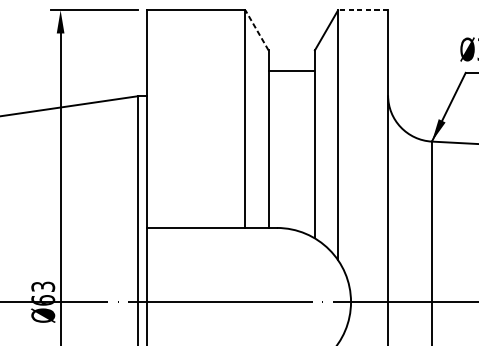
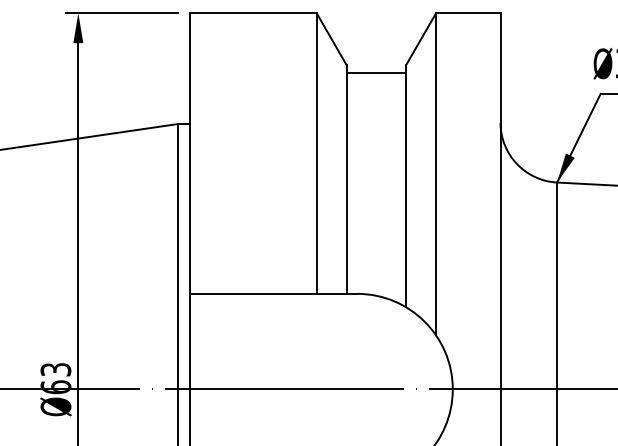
line: (362, 10) -> (467, 13), dashed -> solid
line: (256, 30) -> (331, 39), dashed -> solid
line: (291, 71) -> (376, 72), moved

